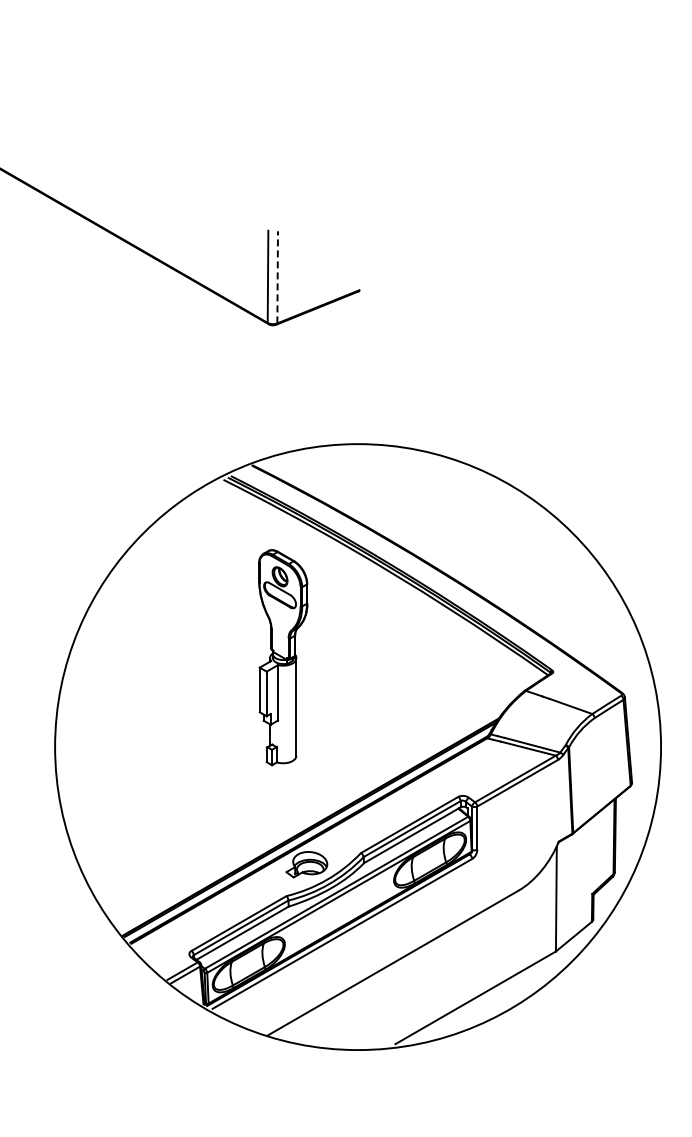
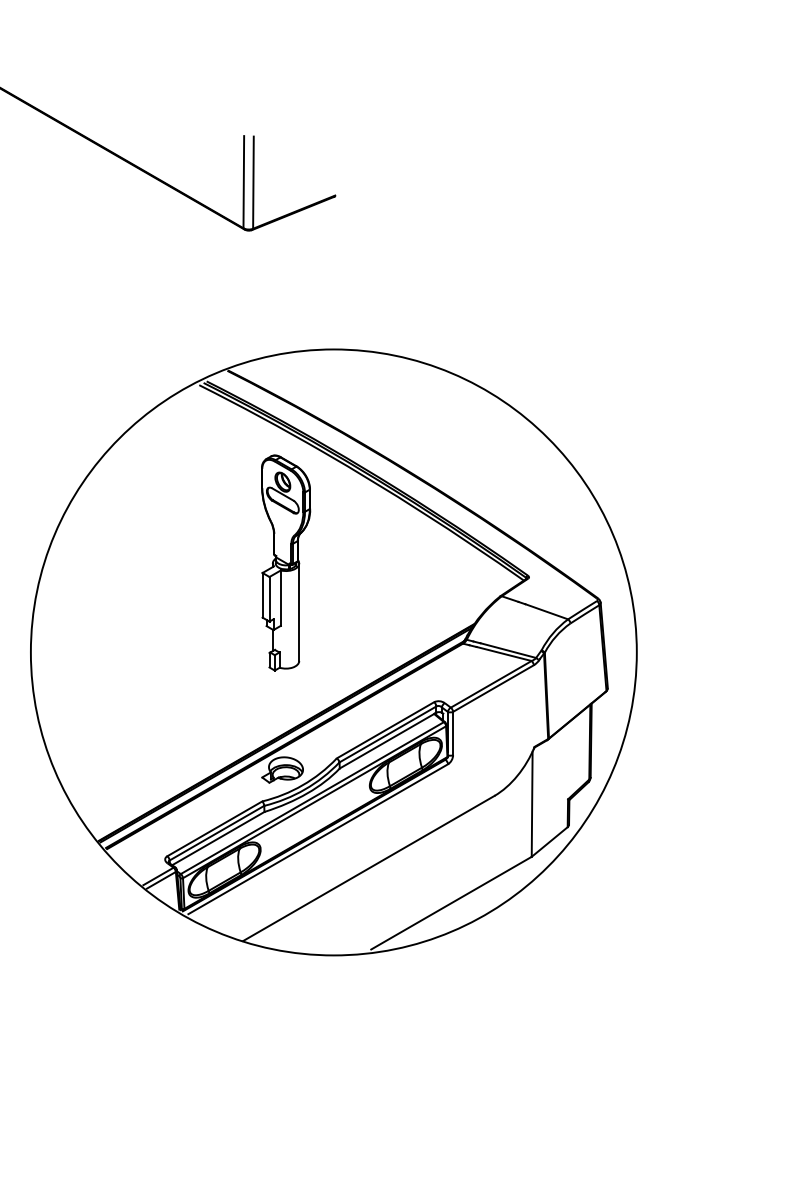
line: (277, 277) -> (253, 182), dashed -> solid
part: (283, 657) -> (286, 562), moved

